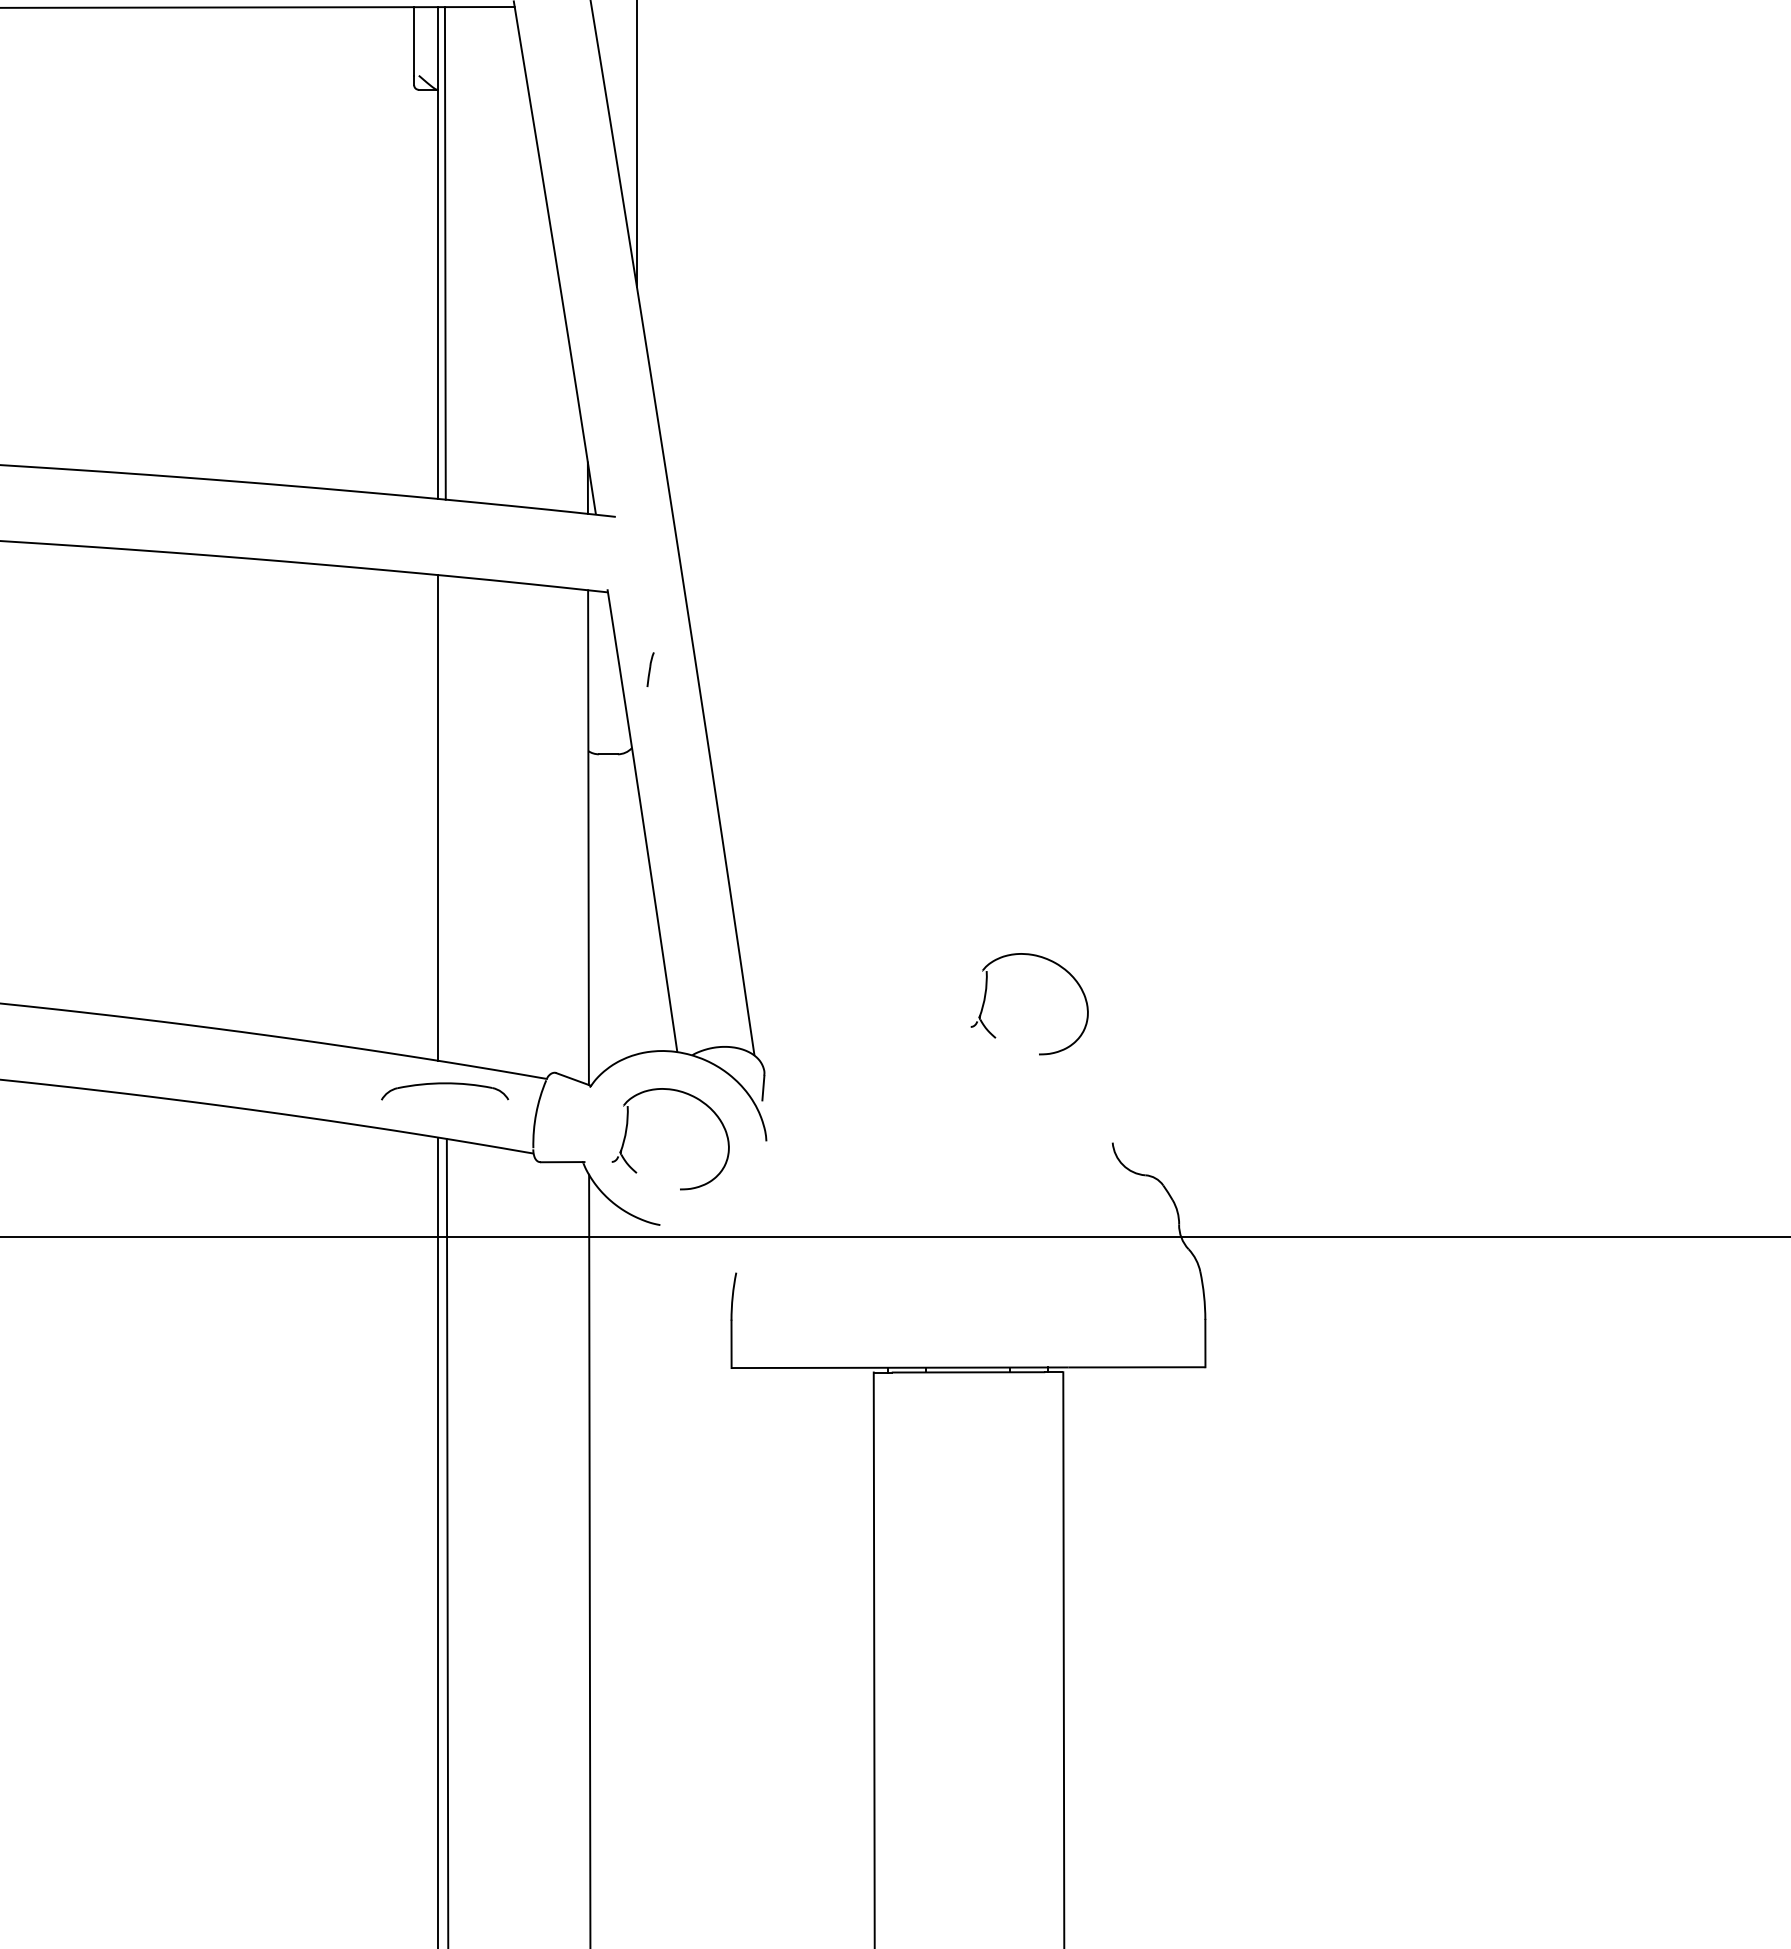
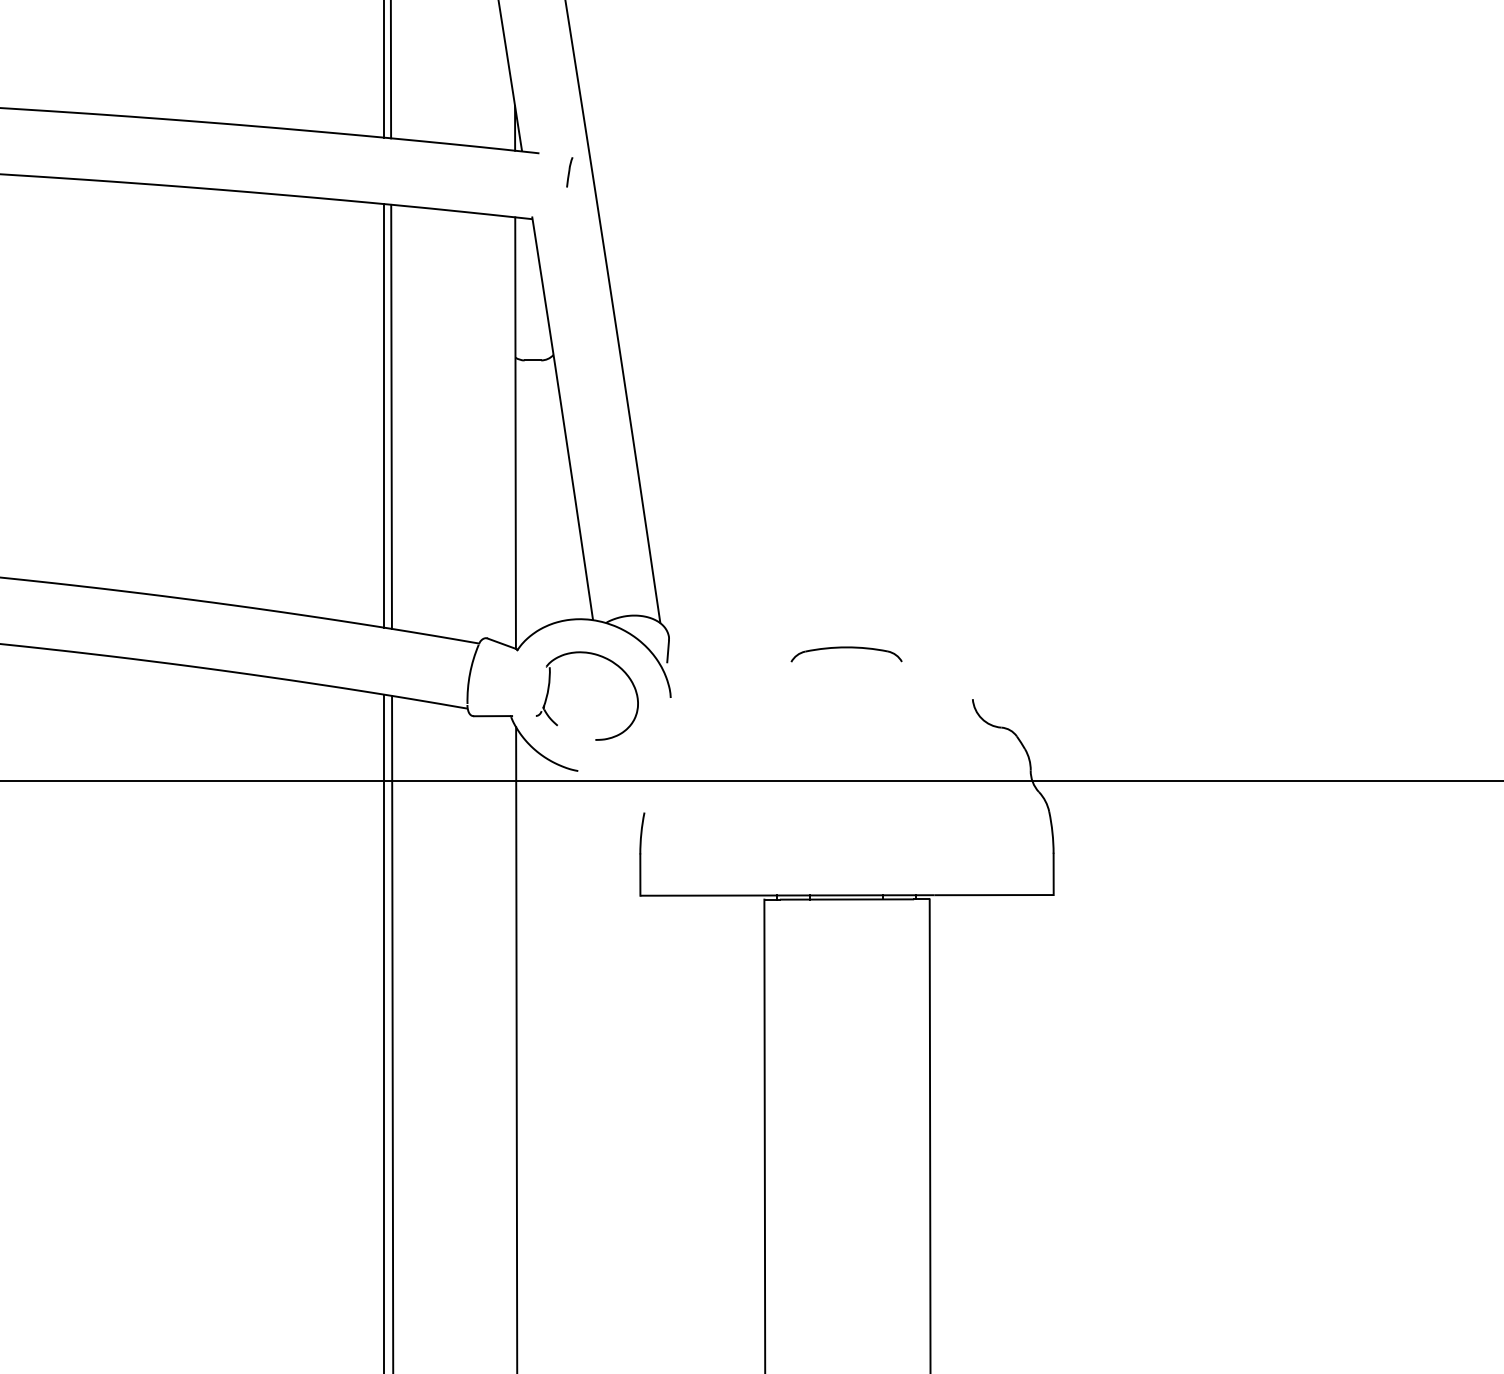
line: (650, 669) -> (569, 172), moved
line: (445, 819) -> (390, 417), added
part: (986, 995) -> (862, 570), removed
part: (445, 1084) -> (847, 648), moved

